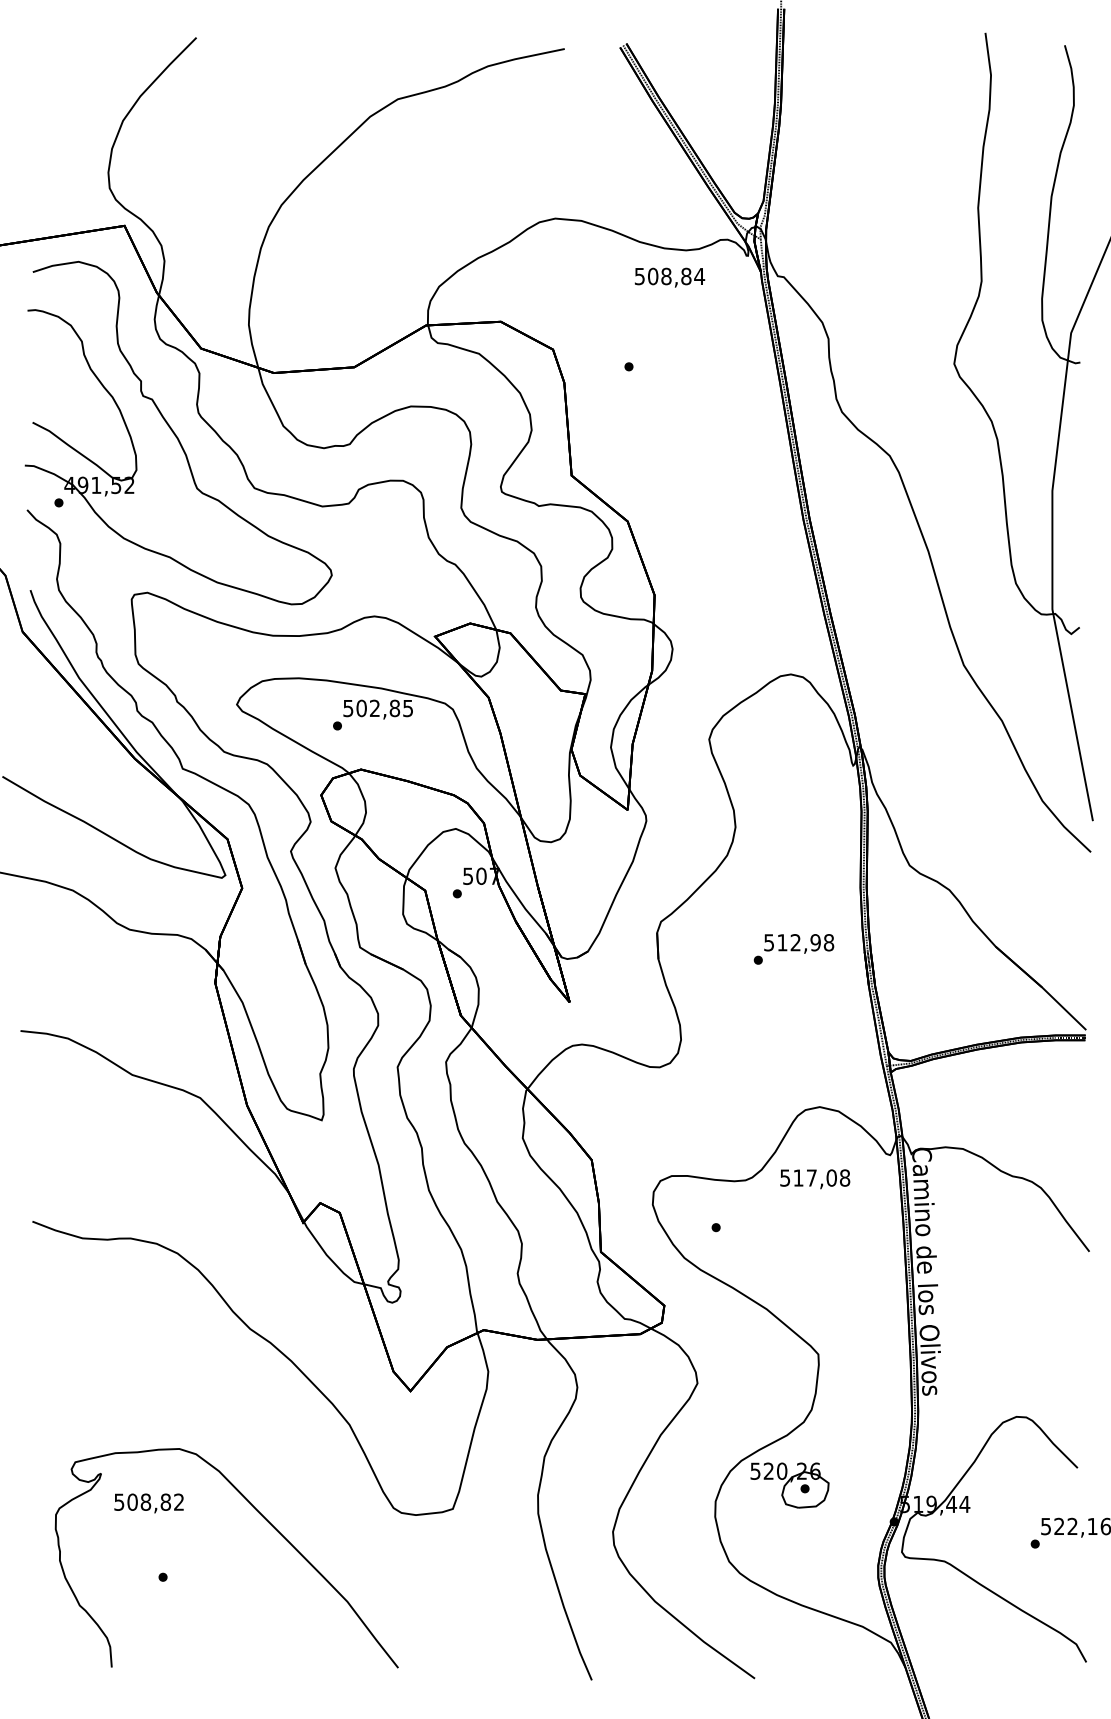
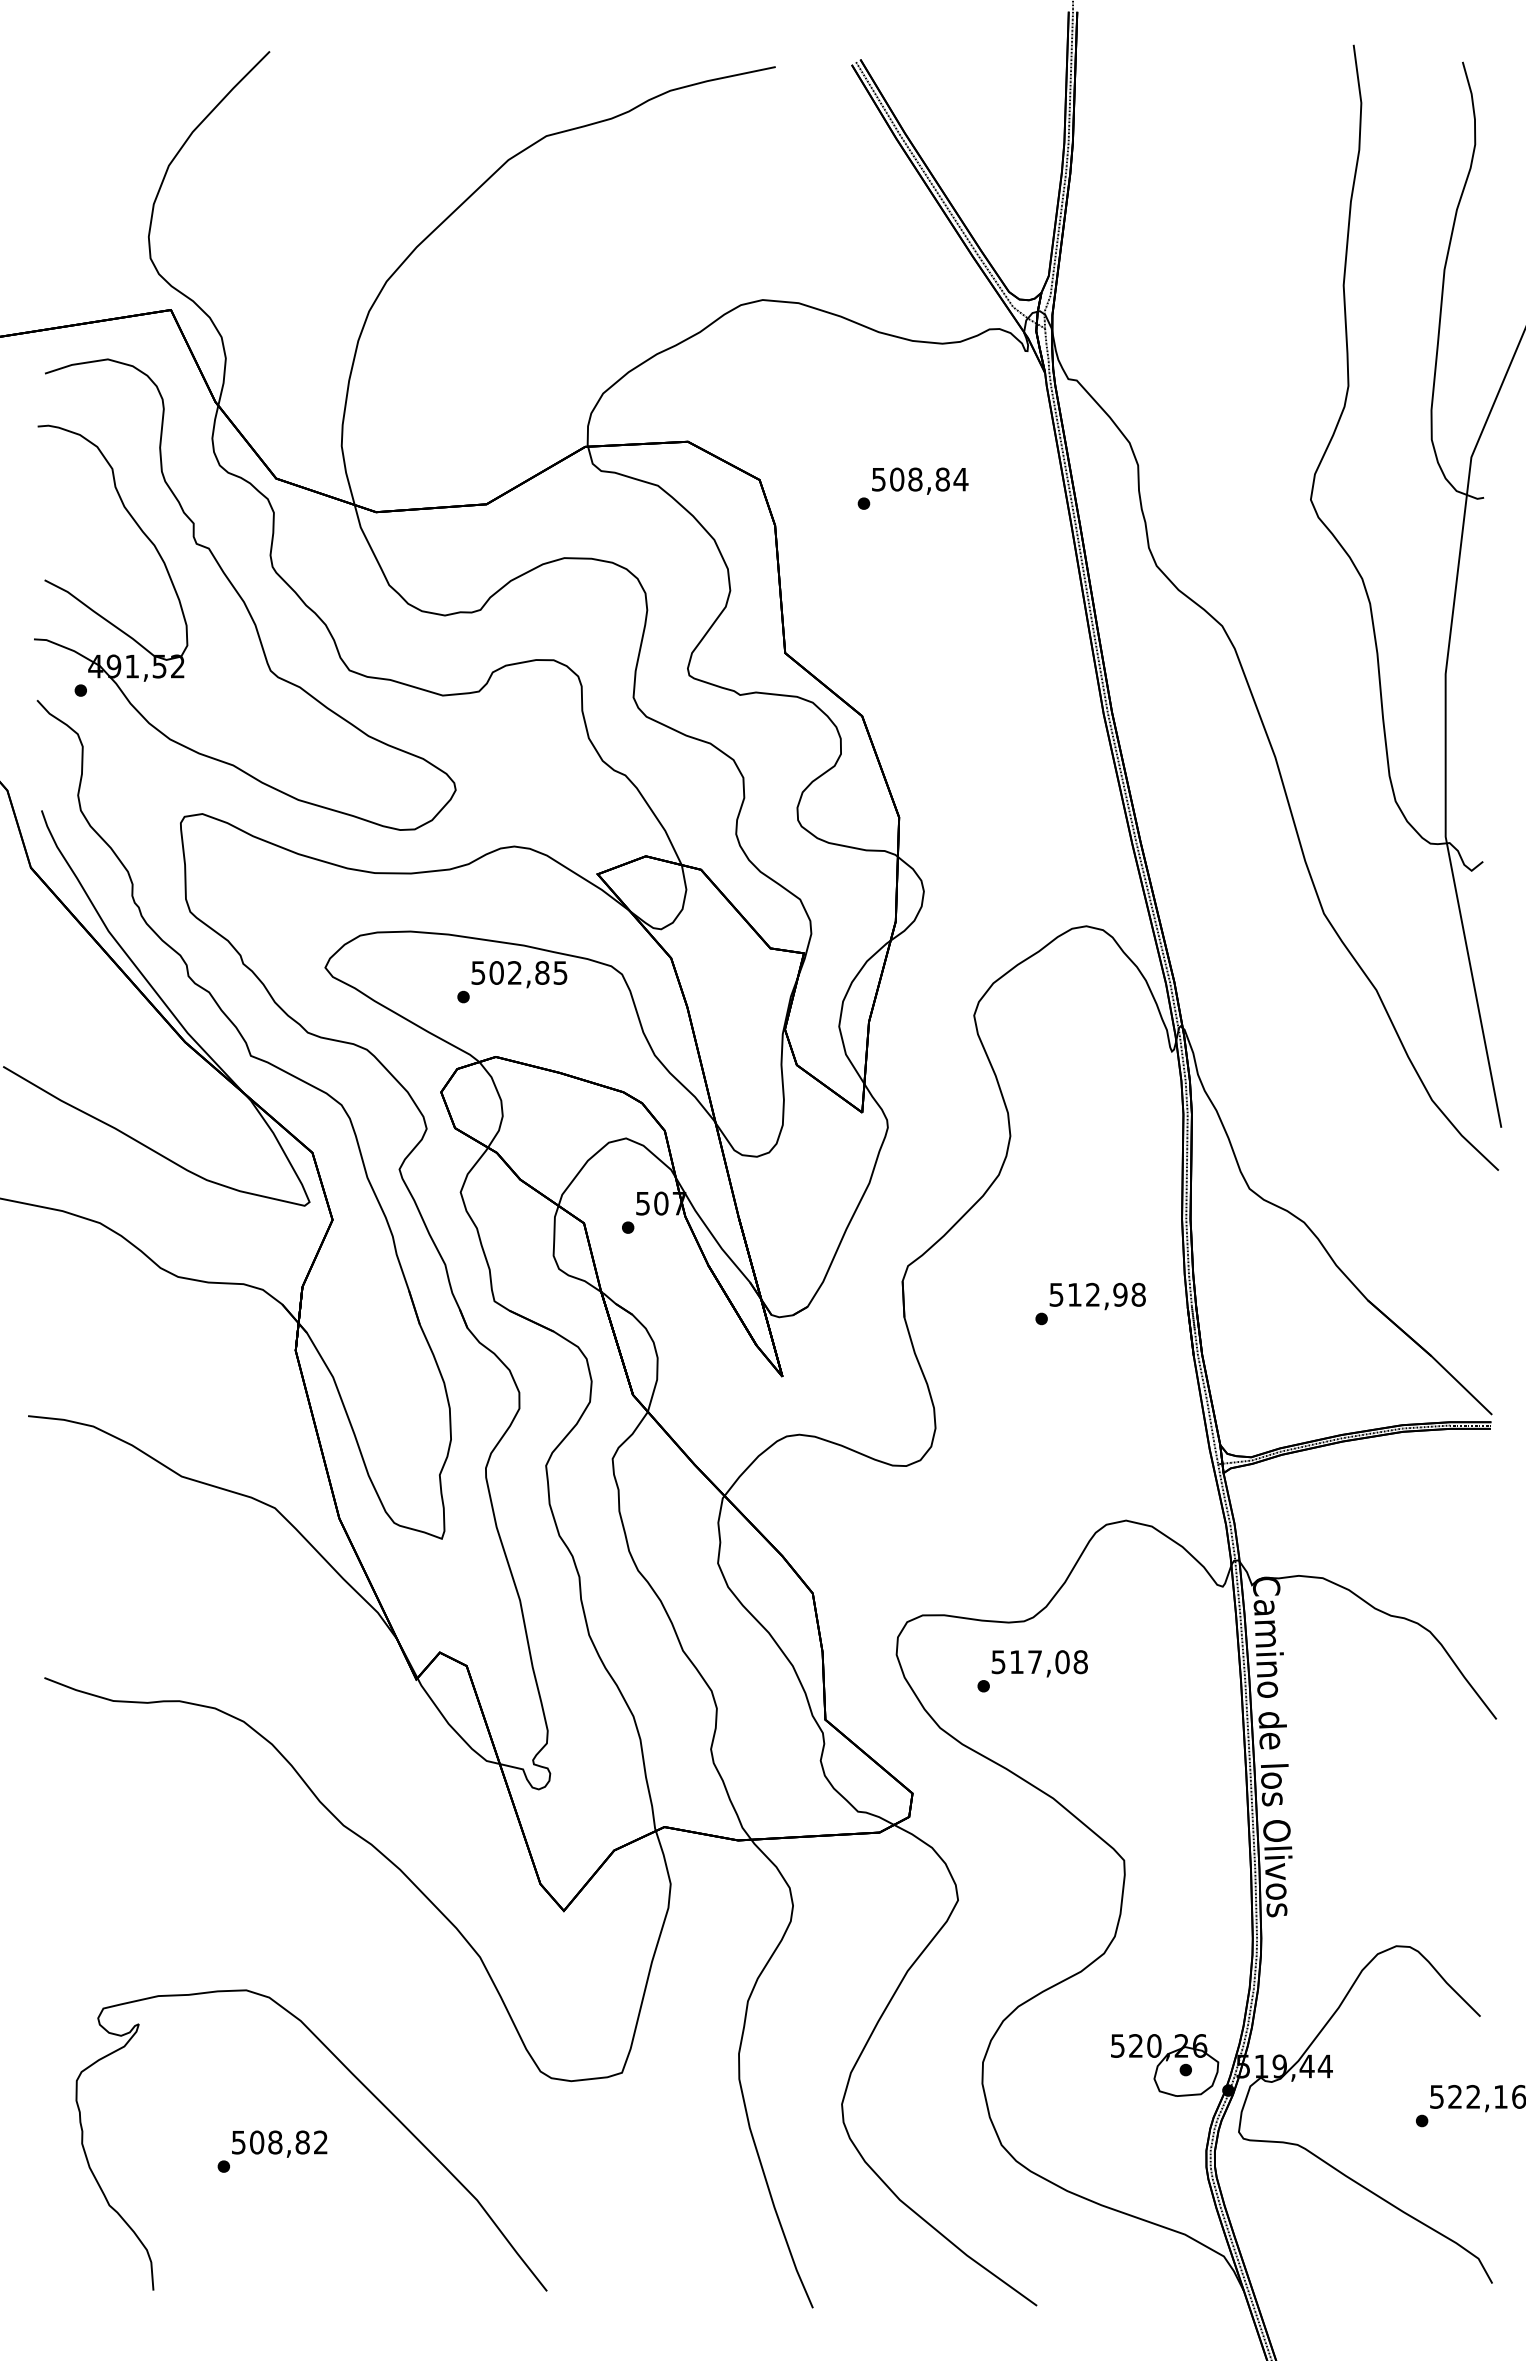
text: (670, 277) -> (920, 480), moved
text: (814, 1179) -> (1039, 1663), moved
part: (790, 1485) -> (1165, 2065), moved
text: (148, 1502) -> (279, 2143), moved

